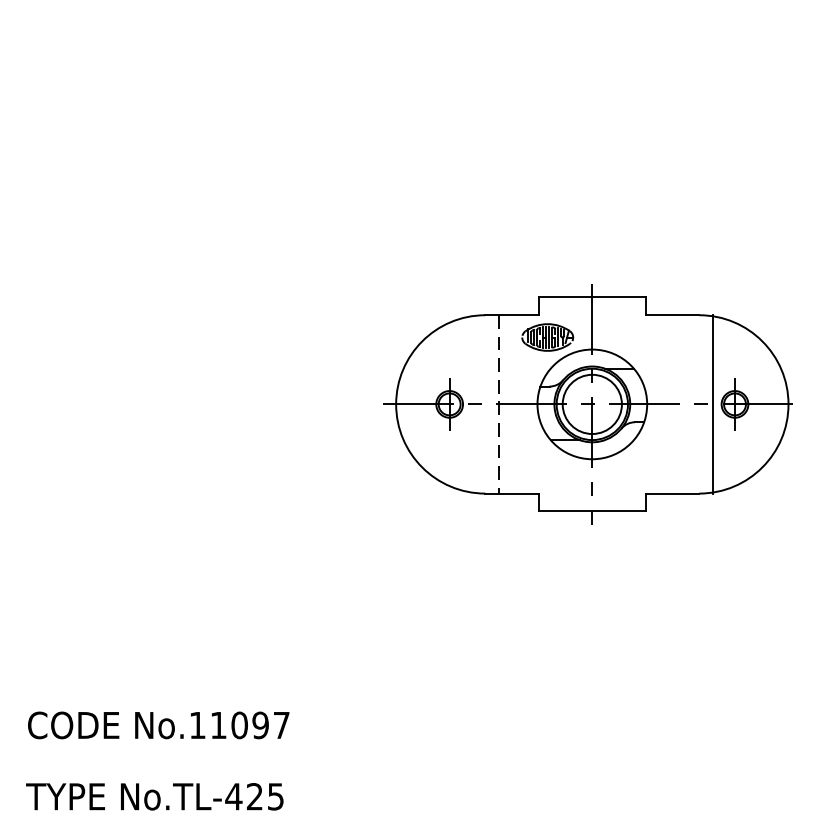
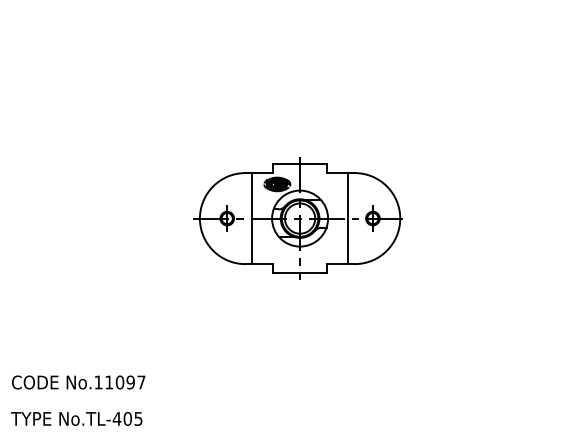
line: (499, 404) -> (252, 218), dashed -> solid
line: (712, 404) -> (347, 218), moved
text: (254, 795) -> (127, 418), No.TL-425 -> No.TL-405

